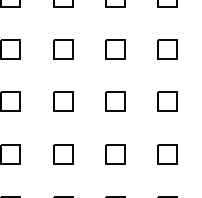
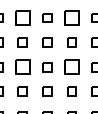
part: (62, 48) -> (22, 17), size x1.6
part: (166, 48) -> (71, 17), size x1.6
part: (62, 154) -> (22, 67), size x1.6
part: (166, 154) -> (71, 67), size x1.6

